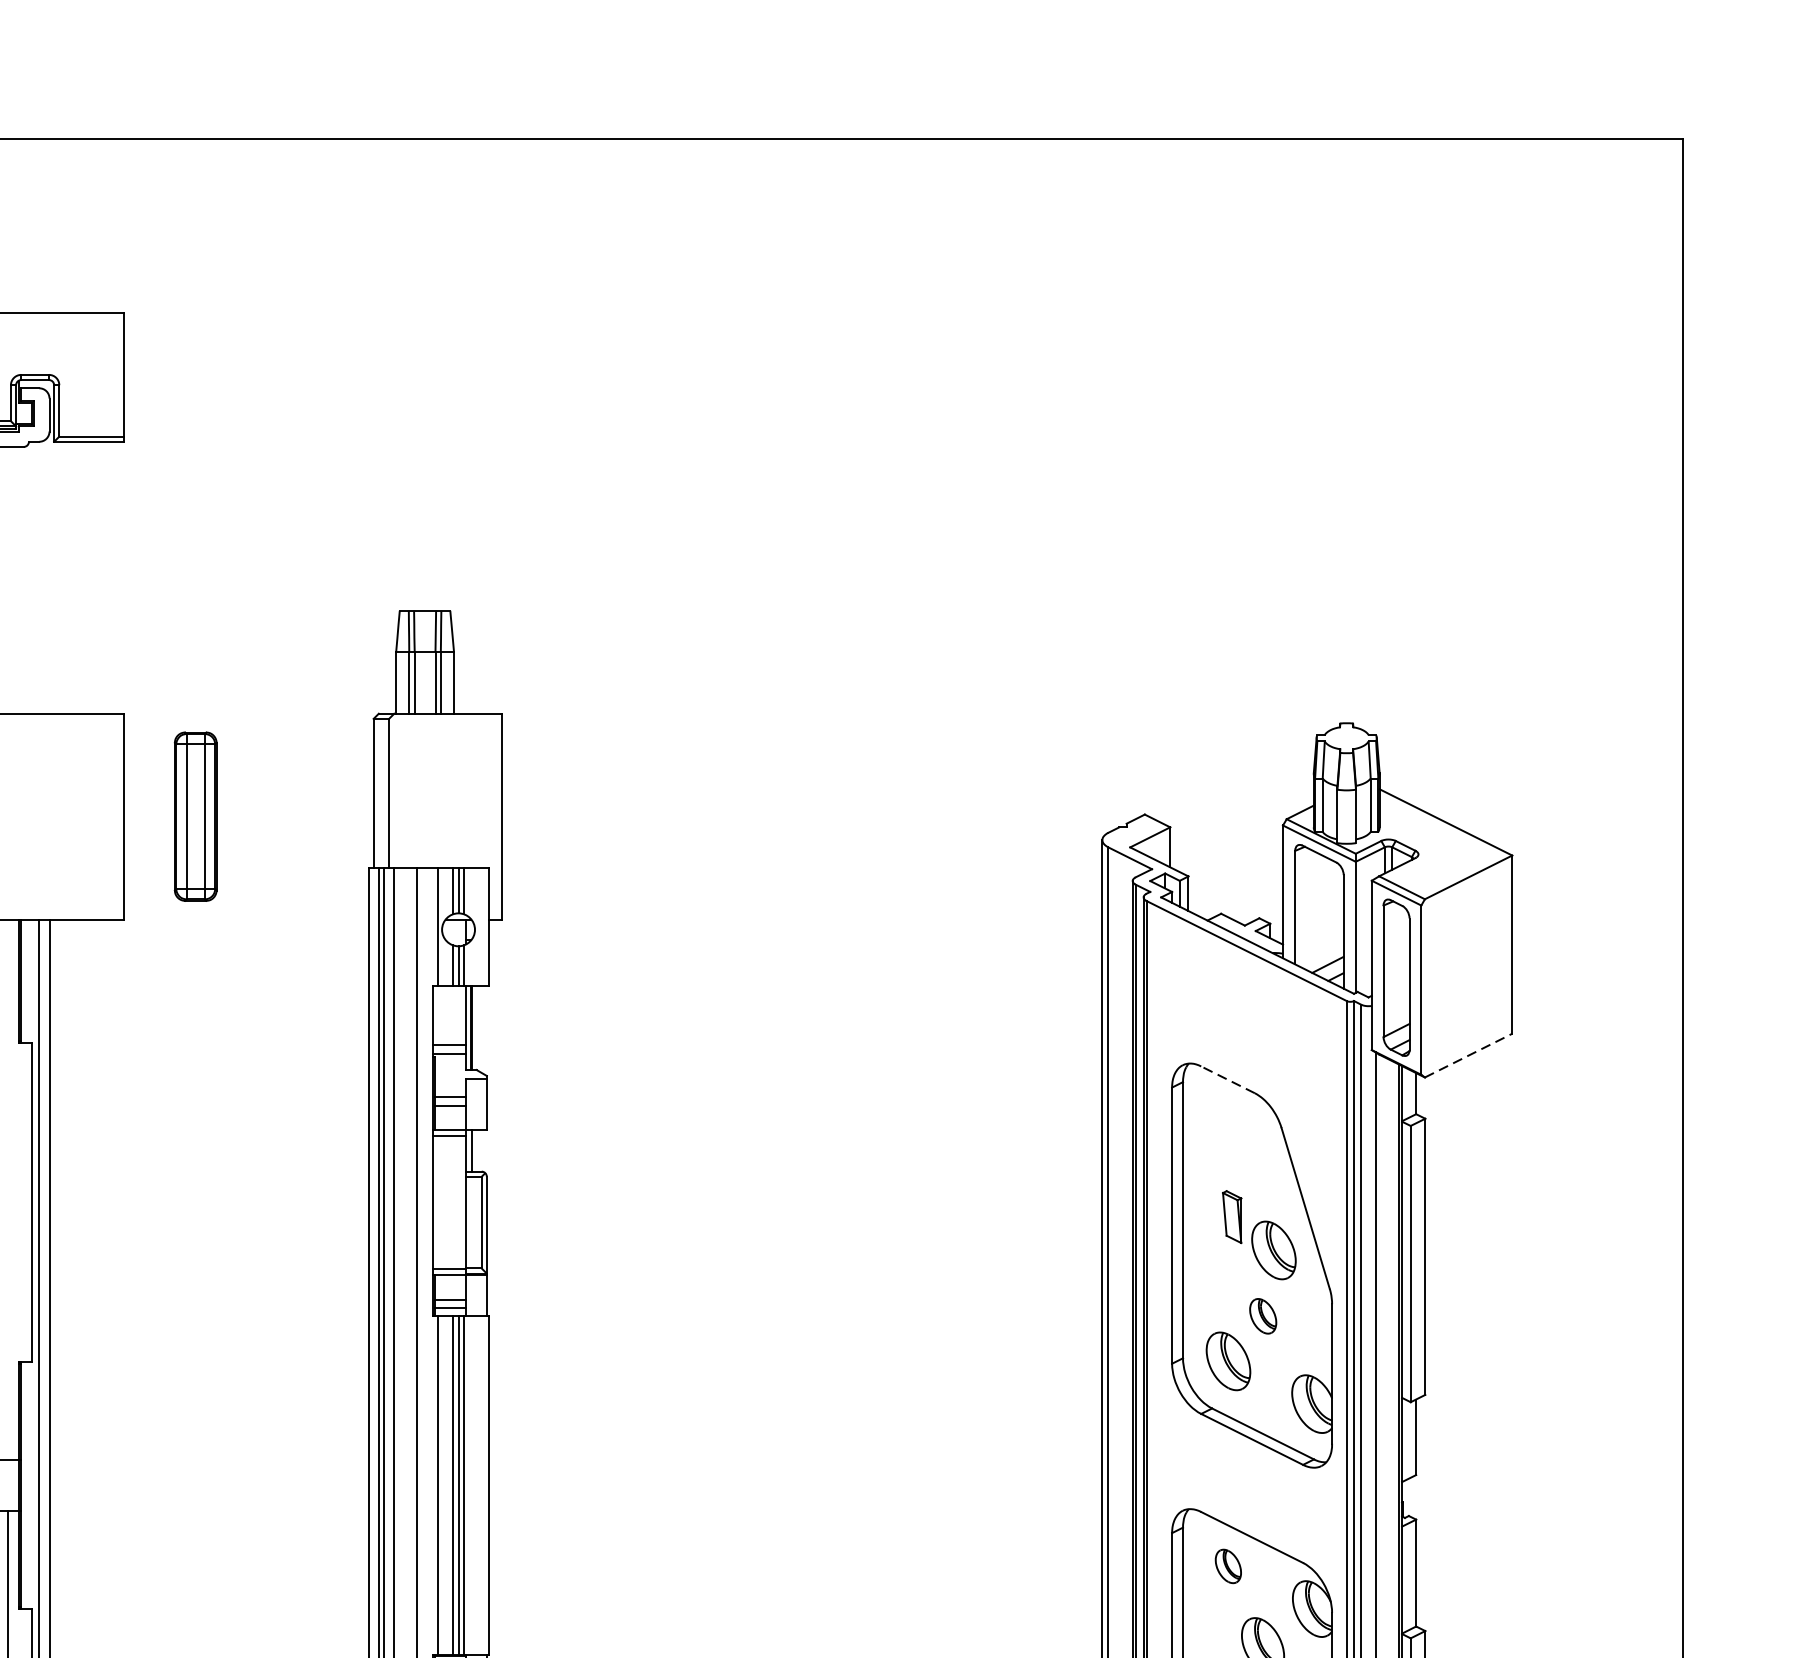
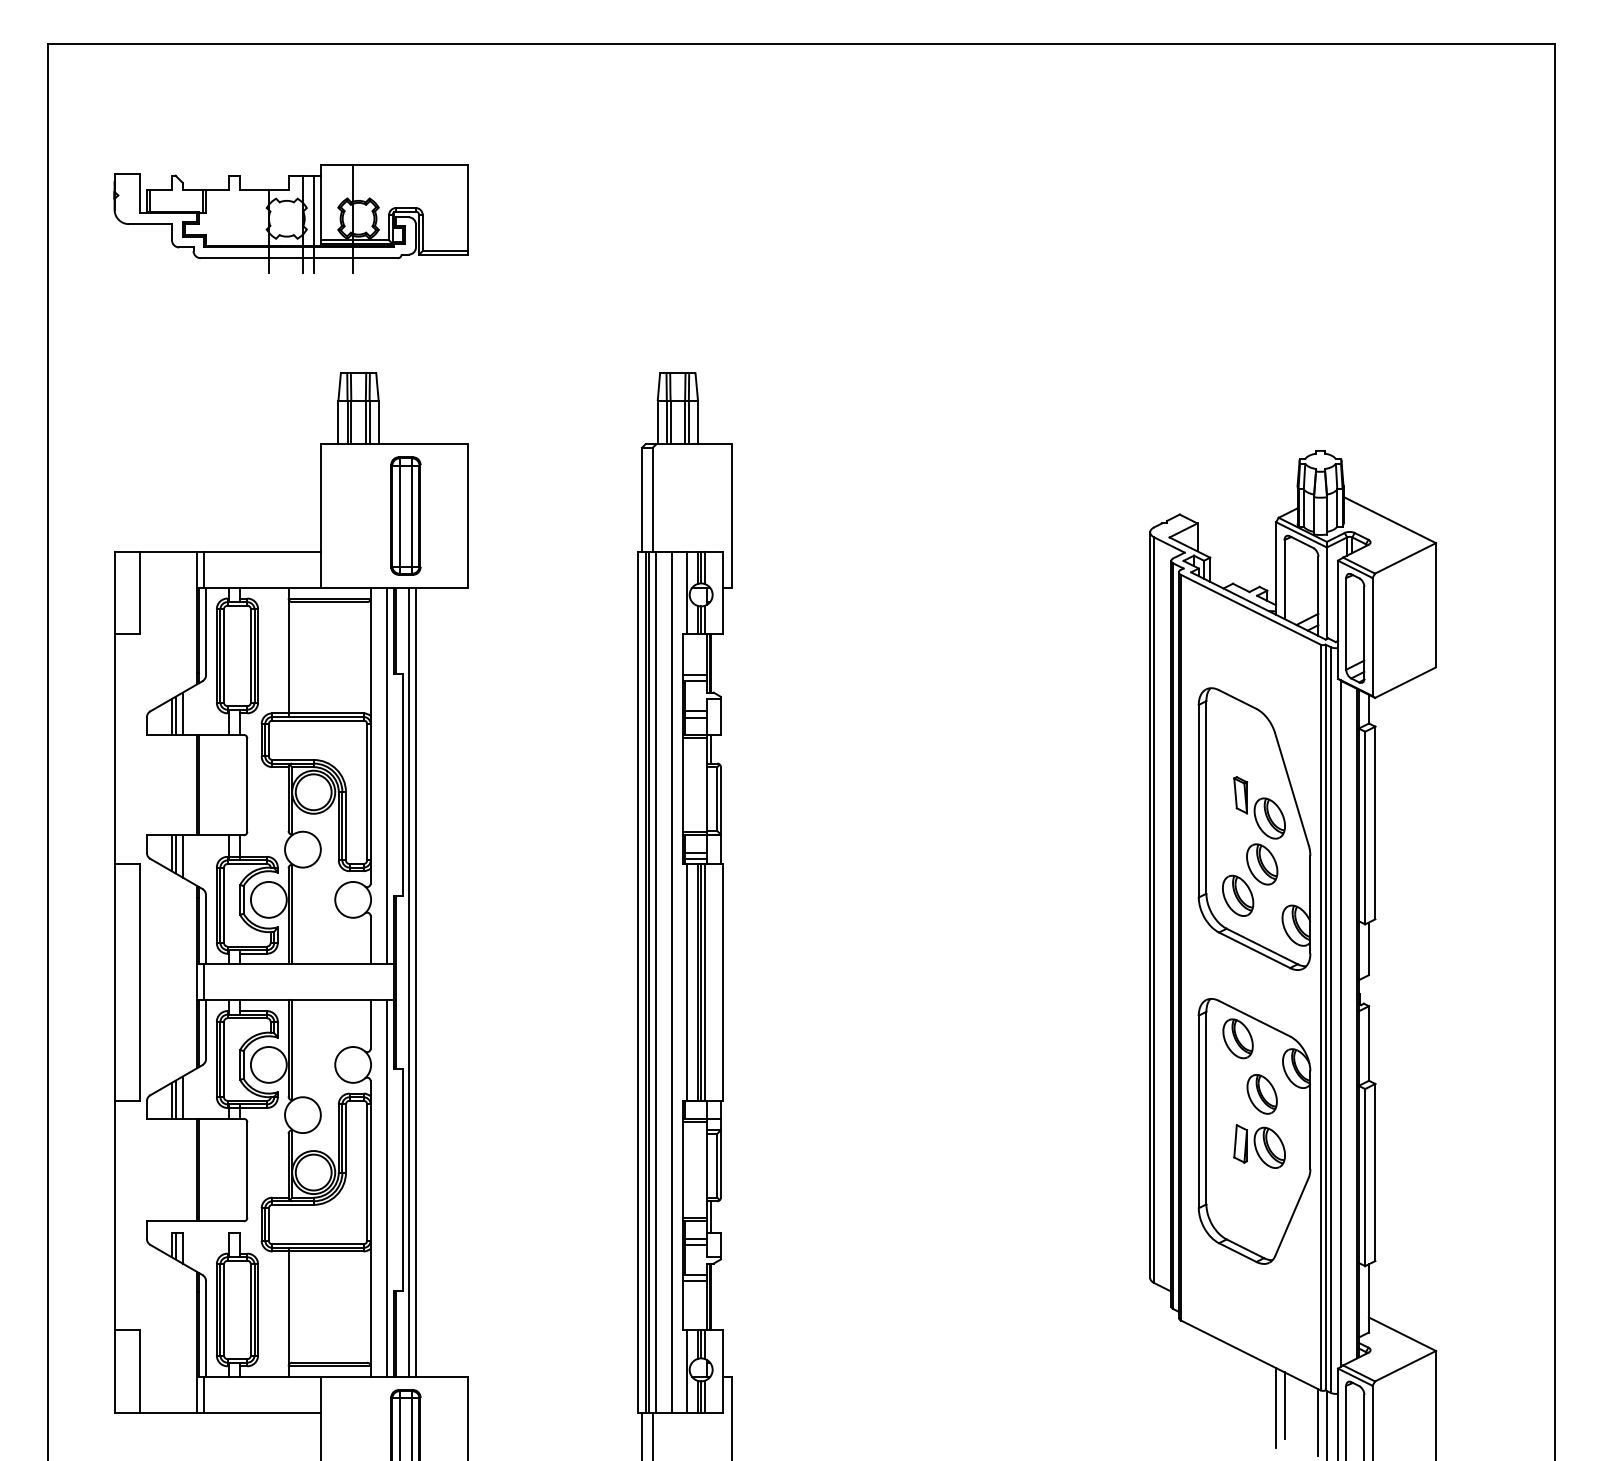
part: (195, 815) -> (405, 515), moved
line: (1468, 1055) -> (1405, 682), dashed -> solid
line: (1227, 1079) -> (1237, 699), dashed -> solid
line: (8, 1188) -> (387, 775), added
part: (1263, 1316) -> (1262, 864), size x1.67
part: (1227, 1565) -> (1237, 1038), size x1.67

